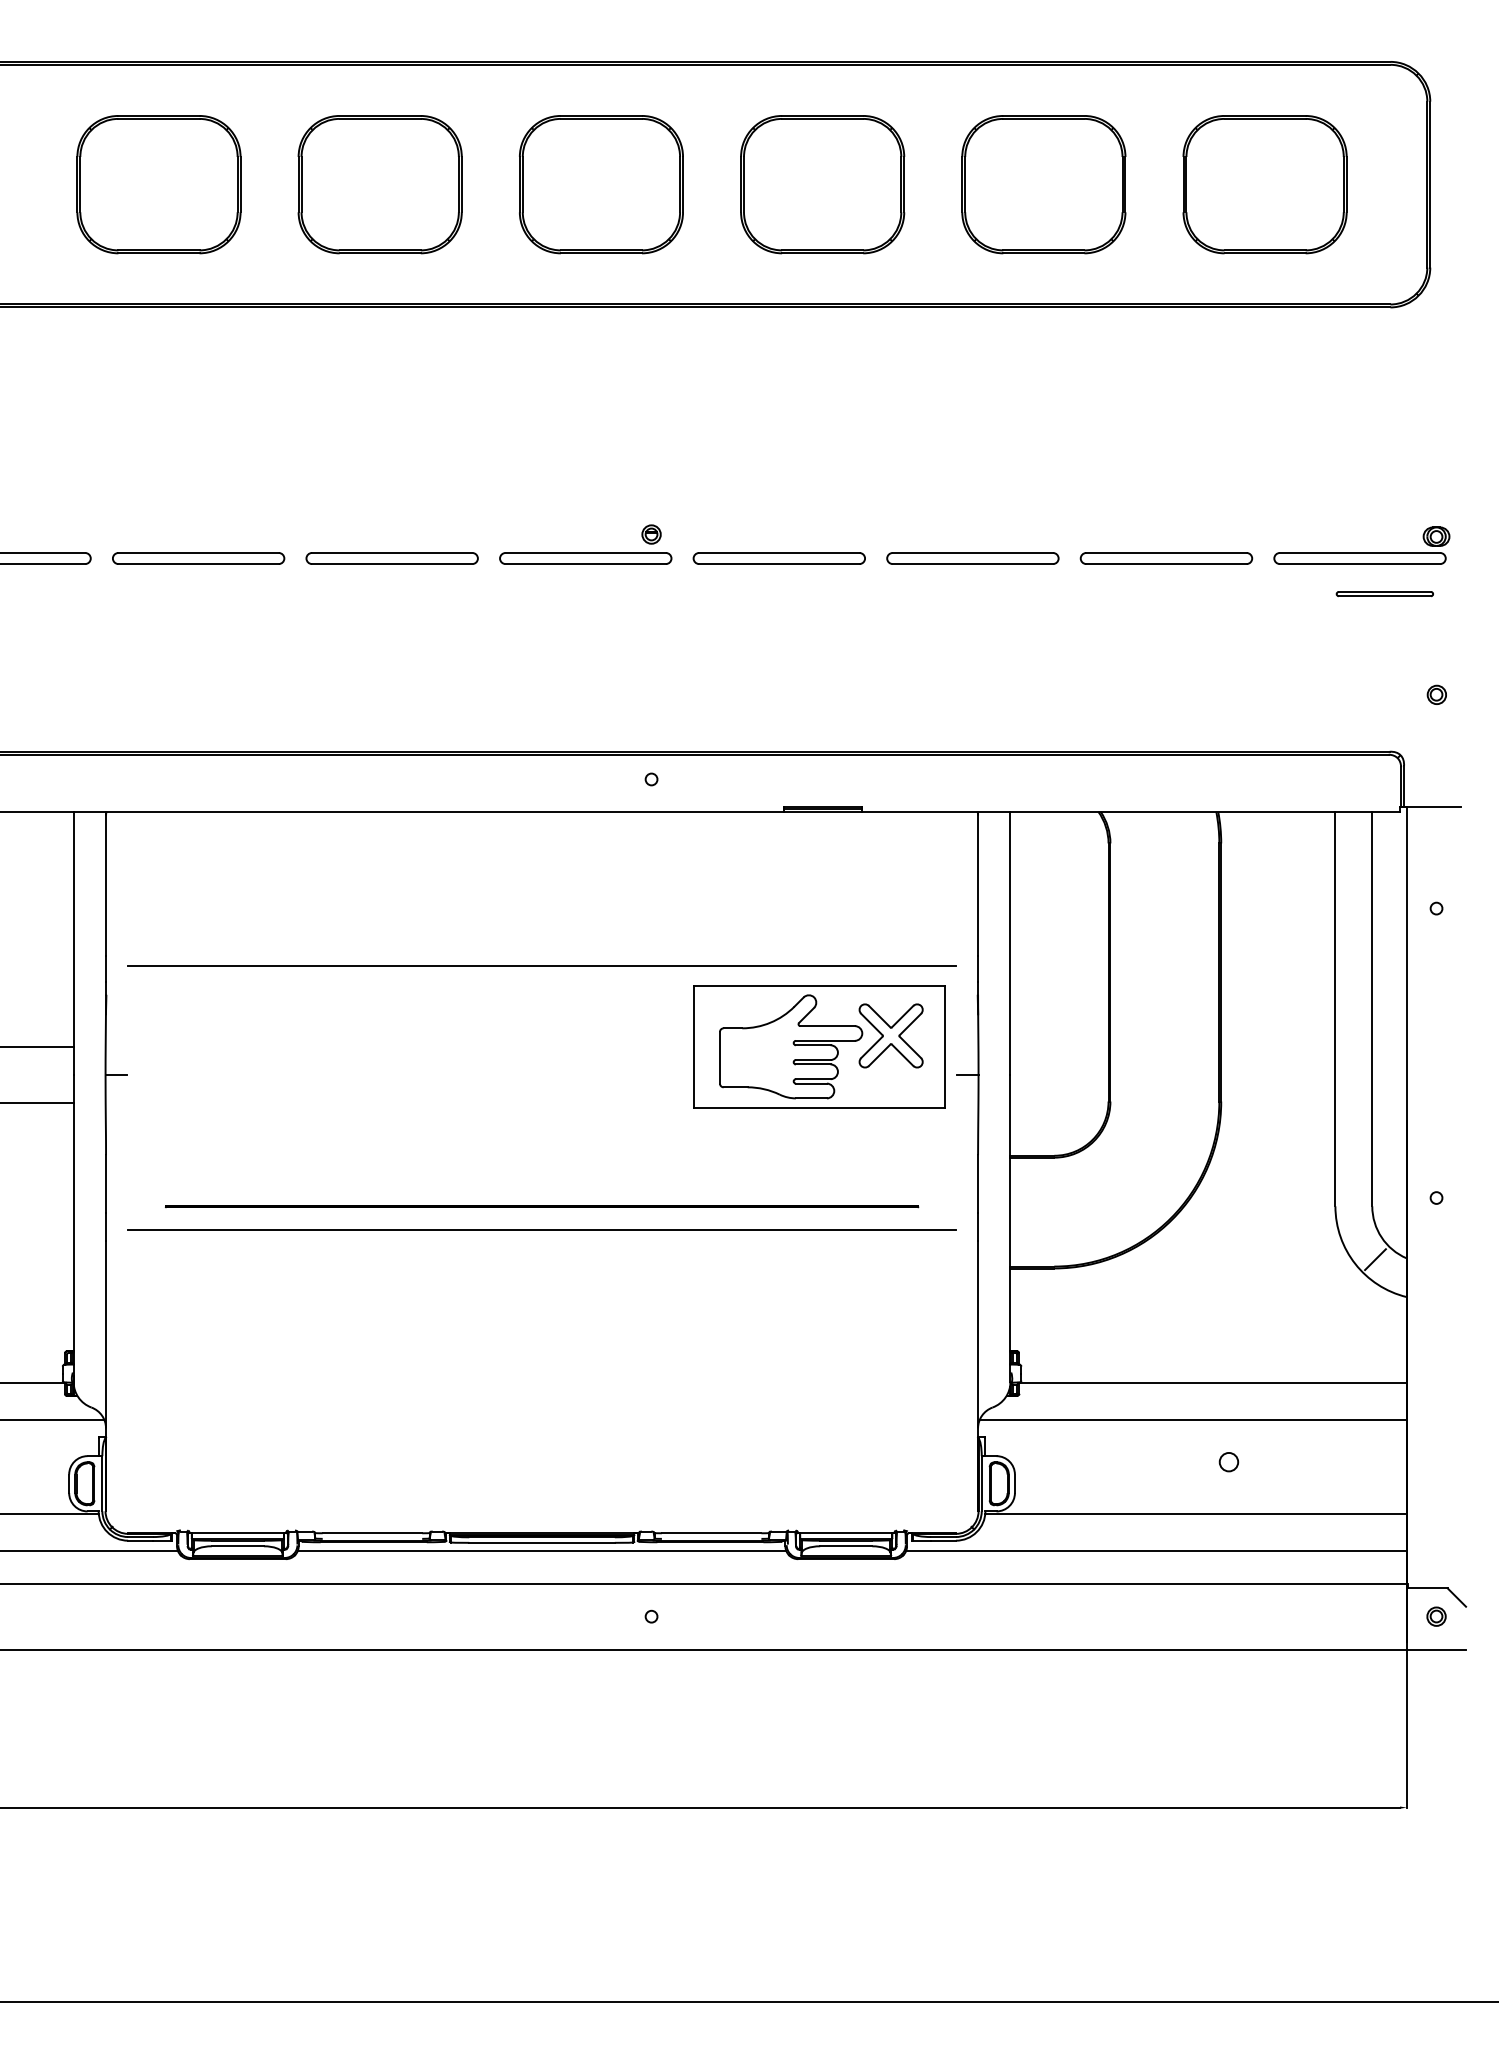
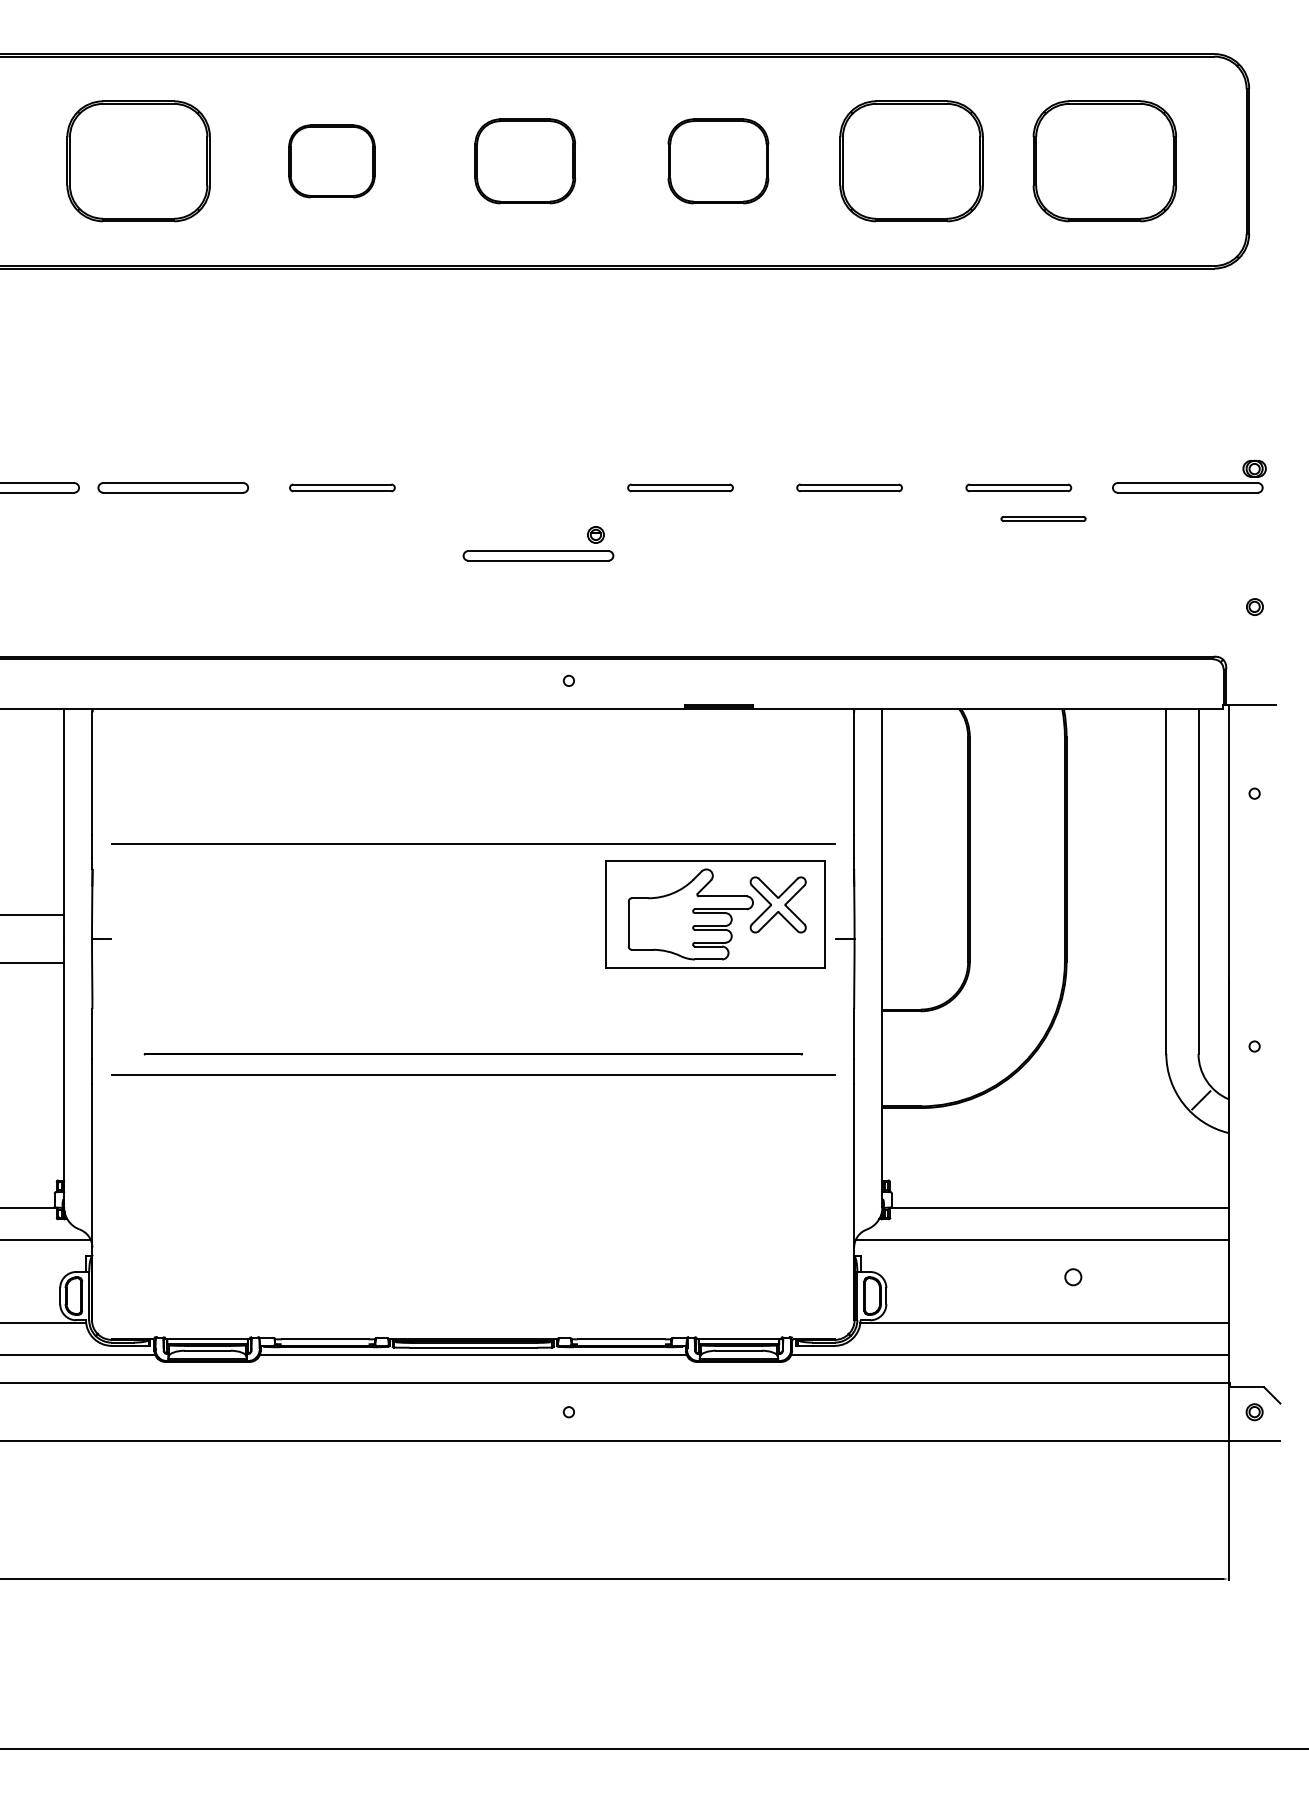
part: (379, 184) -> (331, 161), size x0.6
part: (601, 184) -> (525, 161), size x0.7
part: (822, 184) -> (718, 161), size x0.7
part: (585, 552) -> (538, 550), moved
part: (392, 558) -> (342, 487), size x0.7
part: (779, 558) -> (680, 487), size x0.7
part: (972, 558) -> (849, 487), size x0.7
part: (1166, 558) -> (1018, 487), size x0.7
part: (1384, 593) -> (1043, 518), moved

